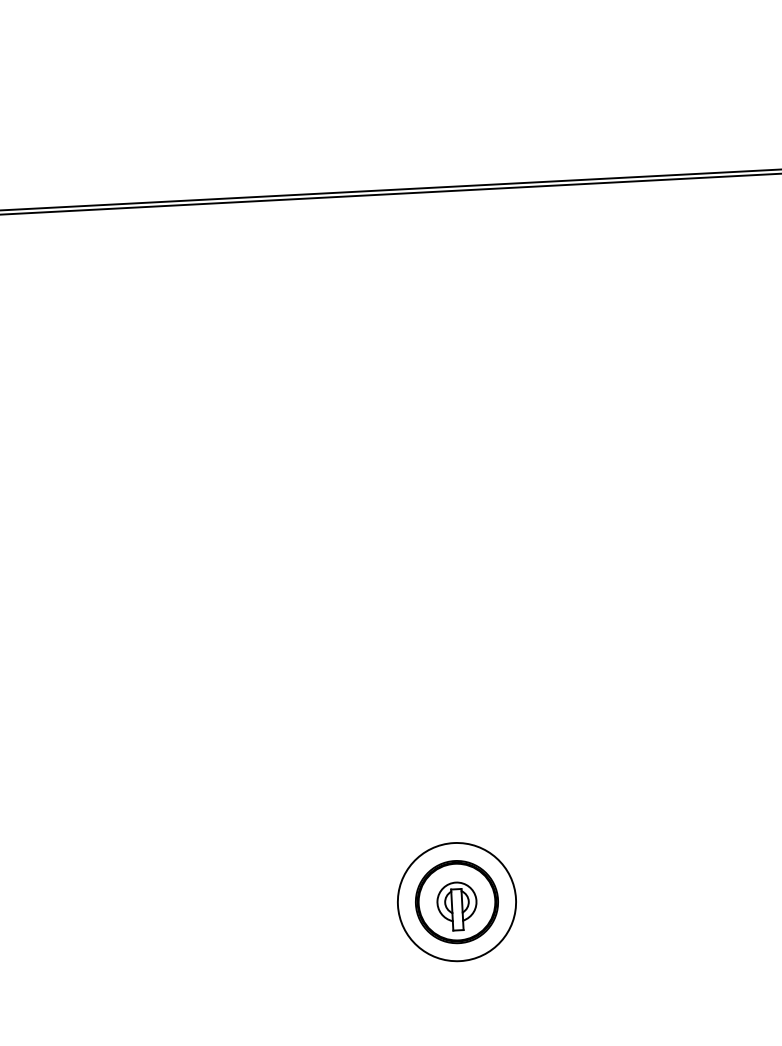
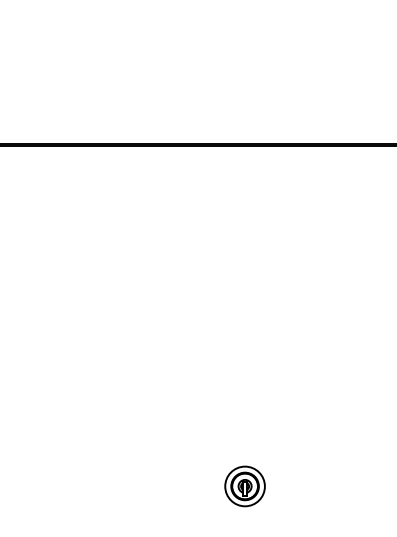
part: (455, 902) -> (244, 486), size x0.7

